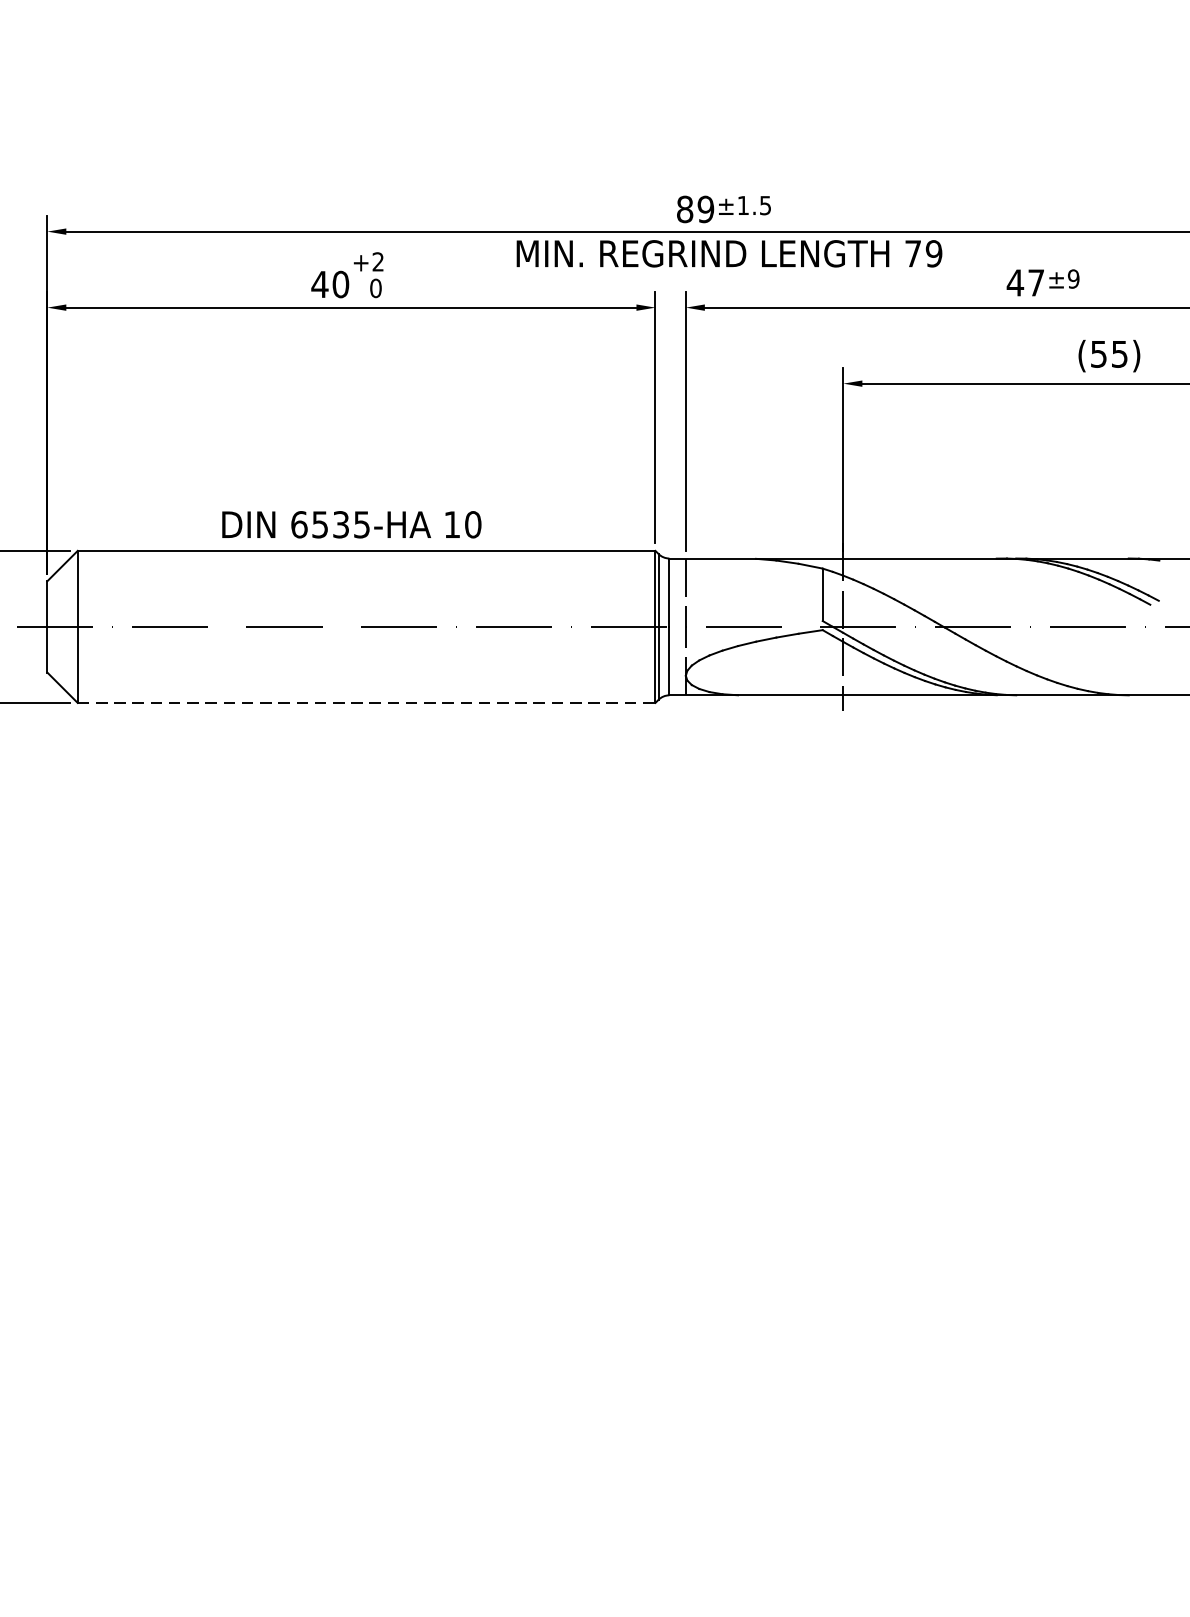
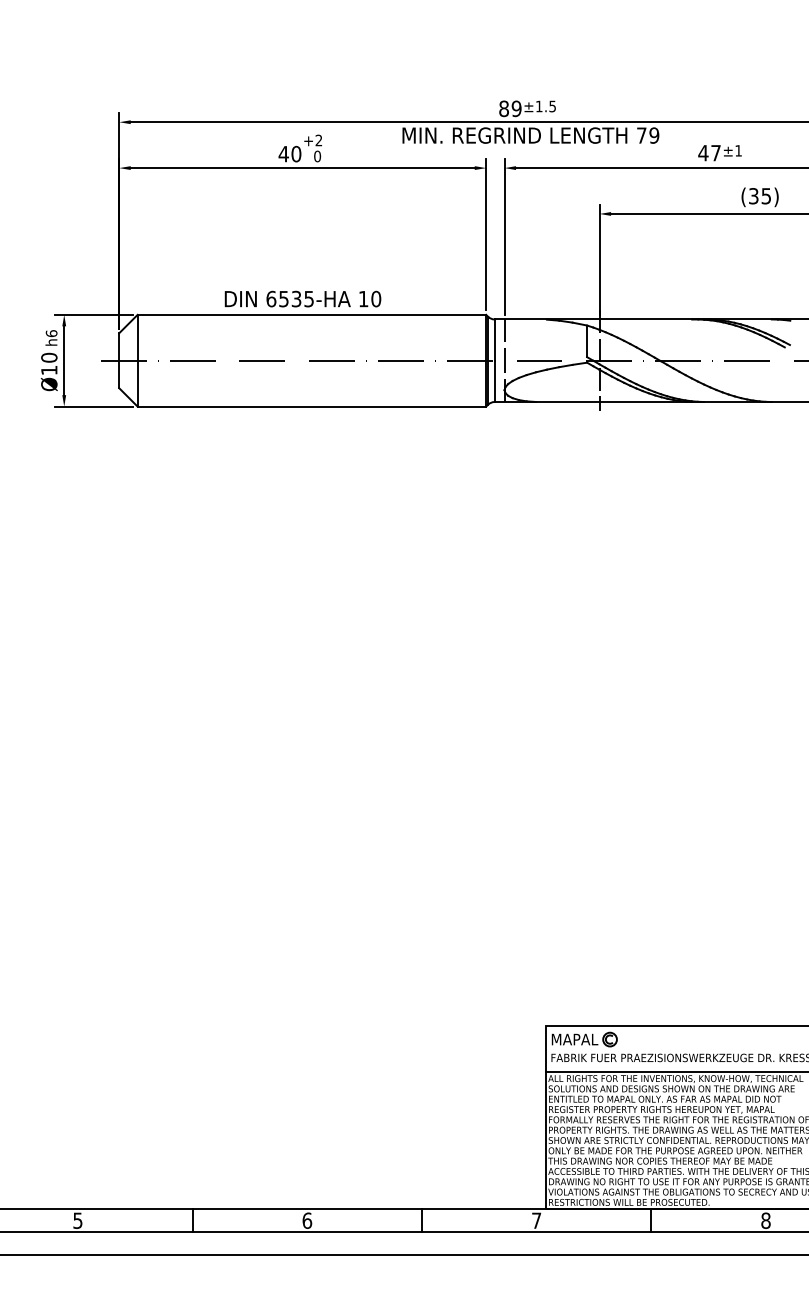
text: (1073, 278) -> (738, 150), ±9 -> ±1
text: (1098, 353) -> (753, 195), (55) -> (35)
line: (367, 702) -> (312, 406), dashed -> solid

